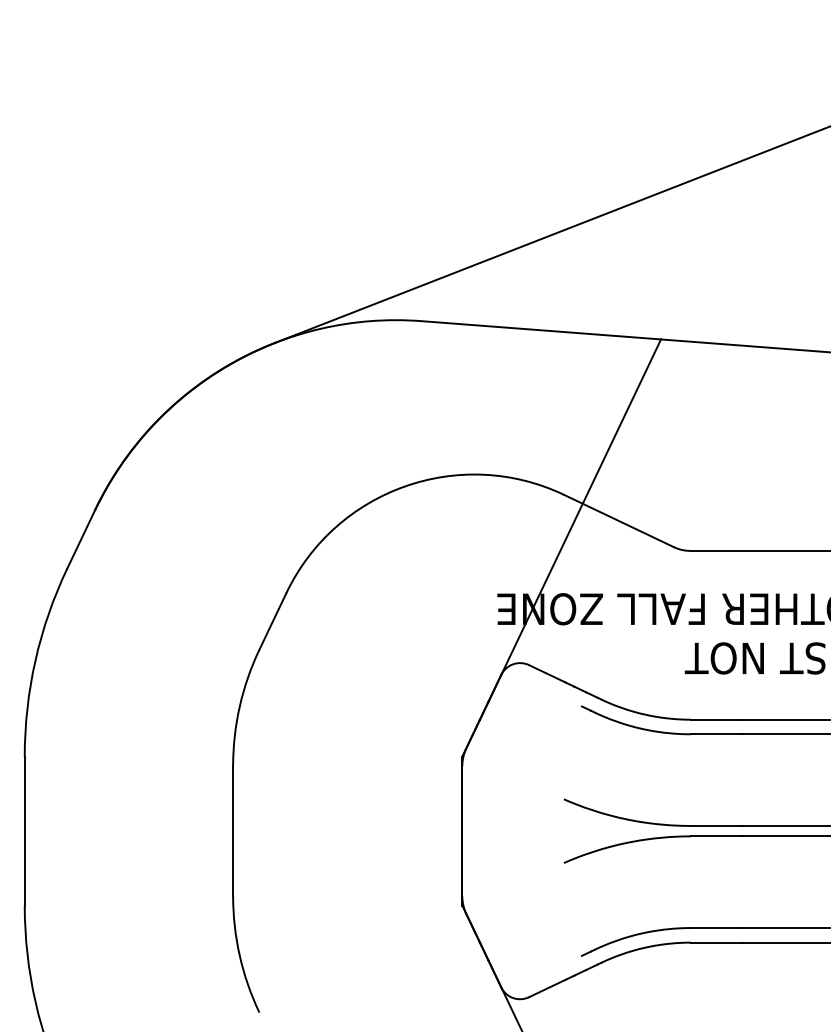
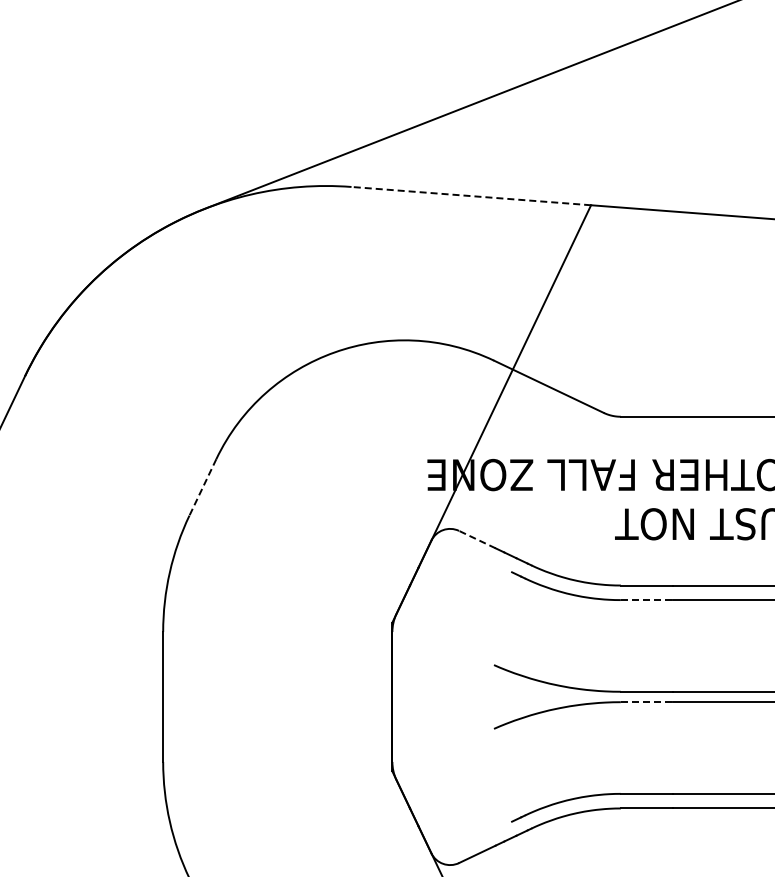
line: (540, 330) -> (470, 196), solid -> dashed
line: (272, 622) -> (202, 488), solid -> dashed
line: (546, 673) -> (476, 539), solid -> dashed
line: (716, 734) -> (646, 600), solid -> dashed
line: (716, 836) -> (646, 702), solid -> dashed

